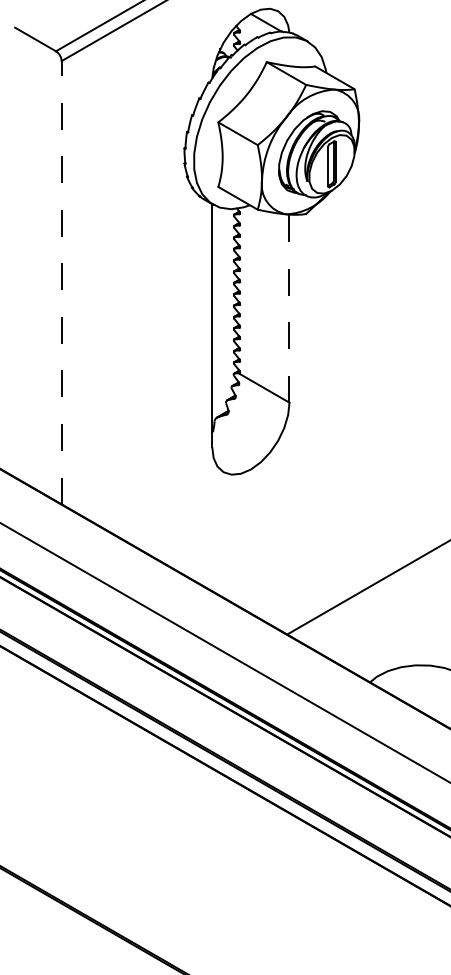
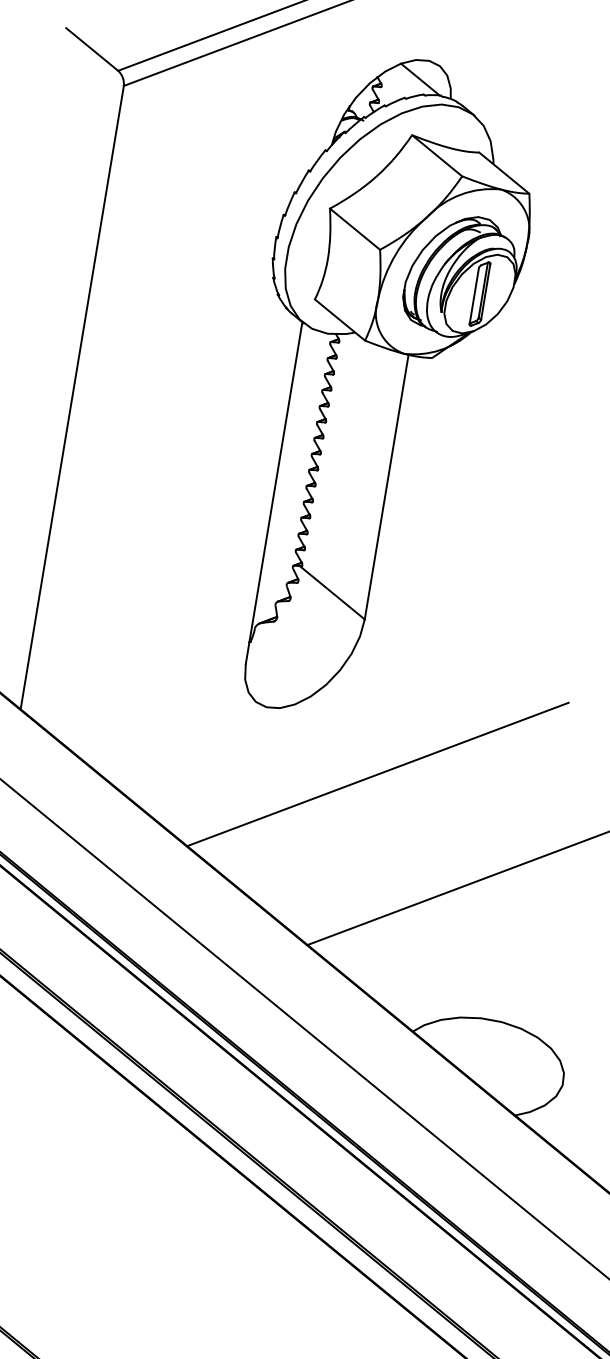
line: (61, 282) -> (72, 397), dashed -> solid
line: (289, 308) -> (386, 486), dashed -> solid
line: (316, 508) -> (378, 774), added

